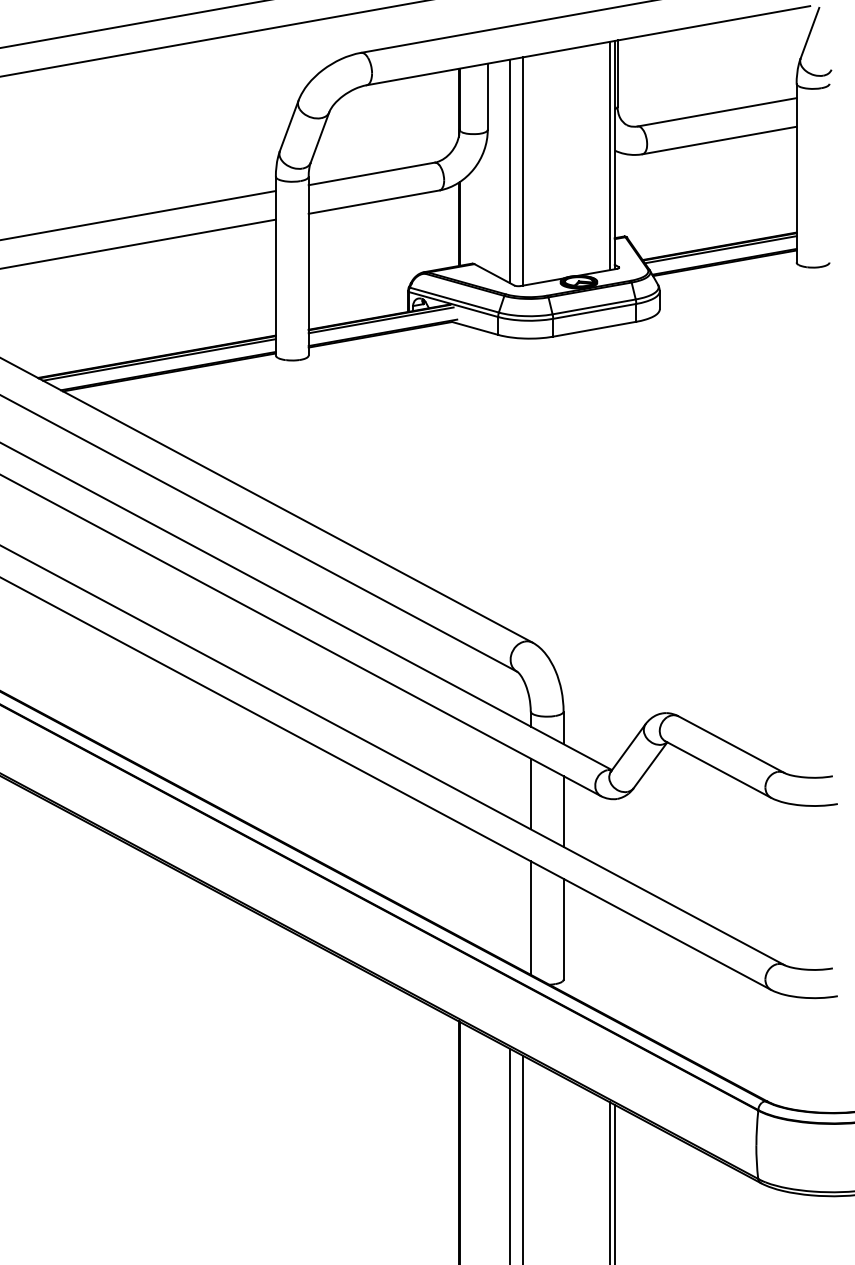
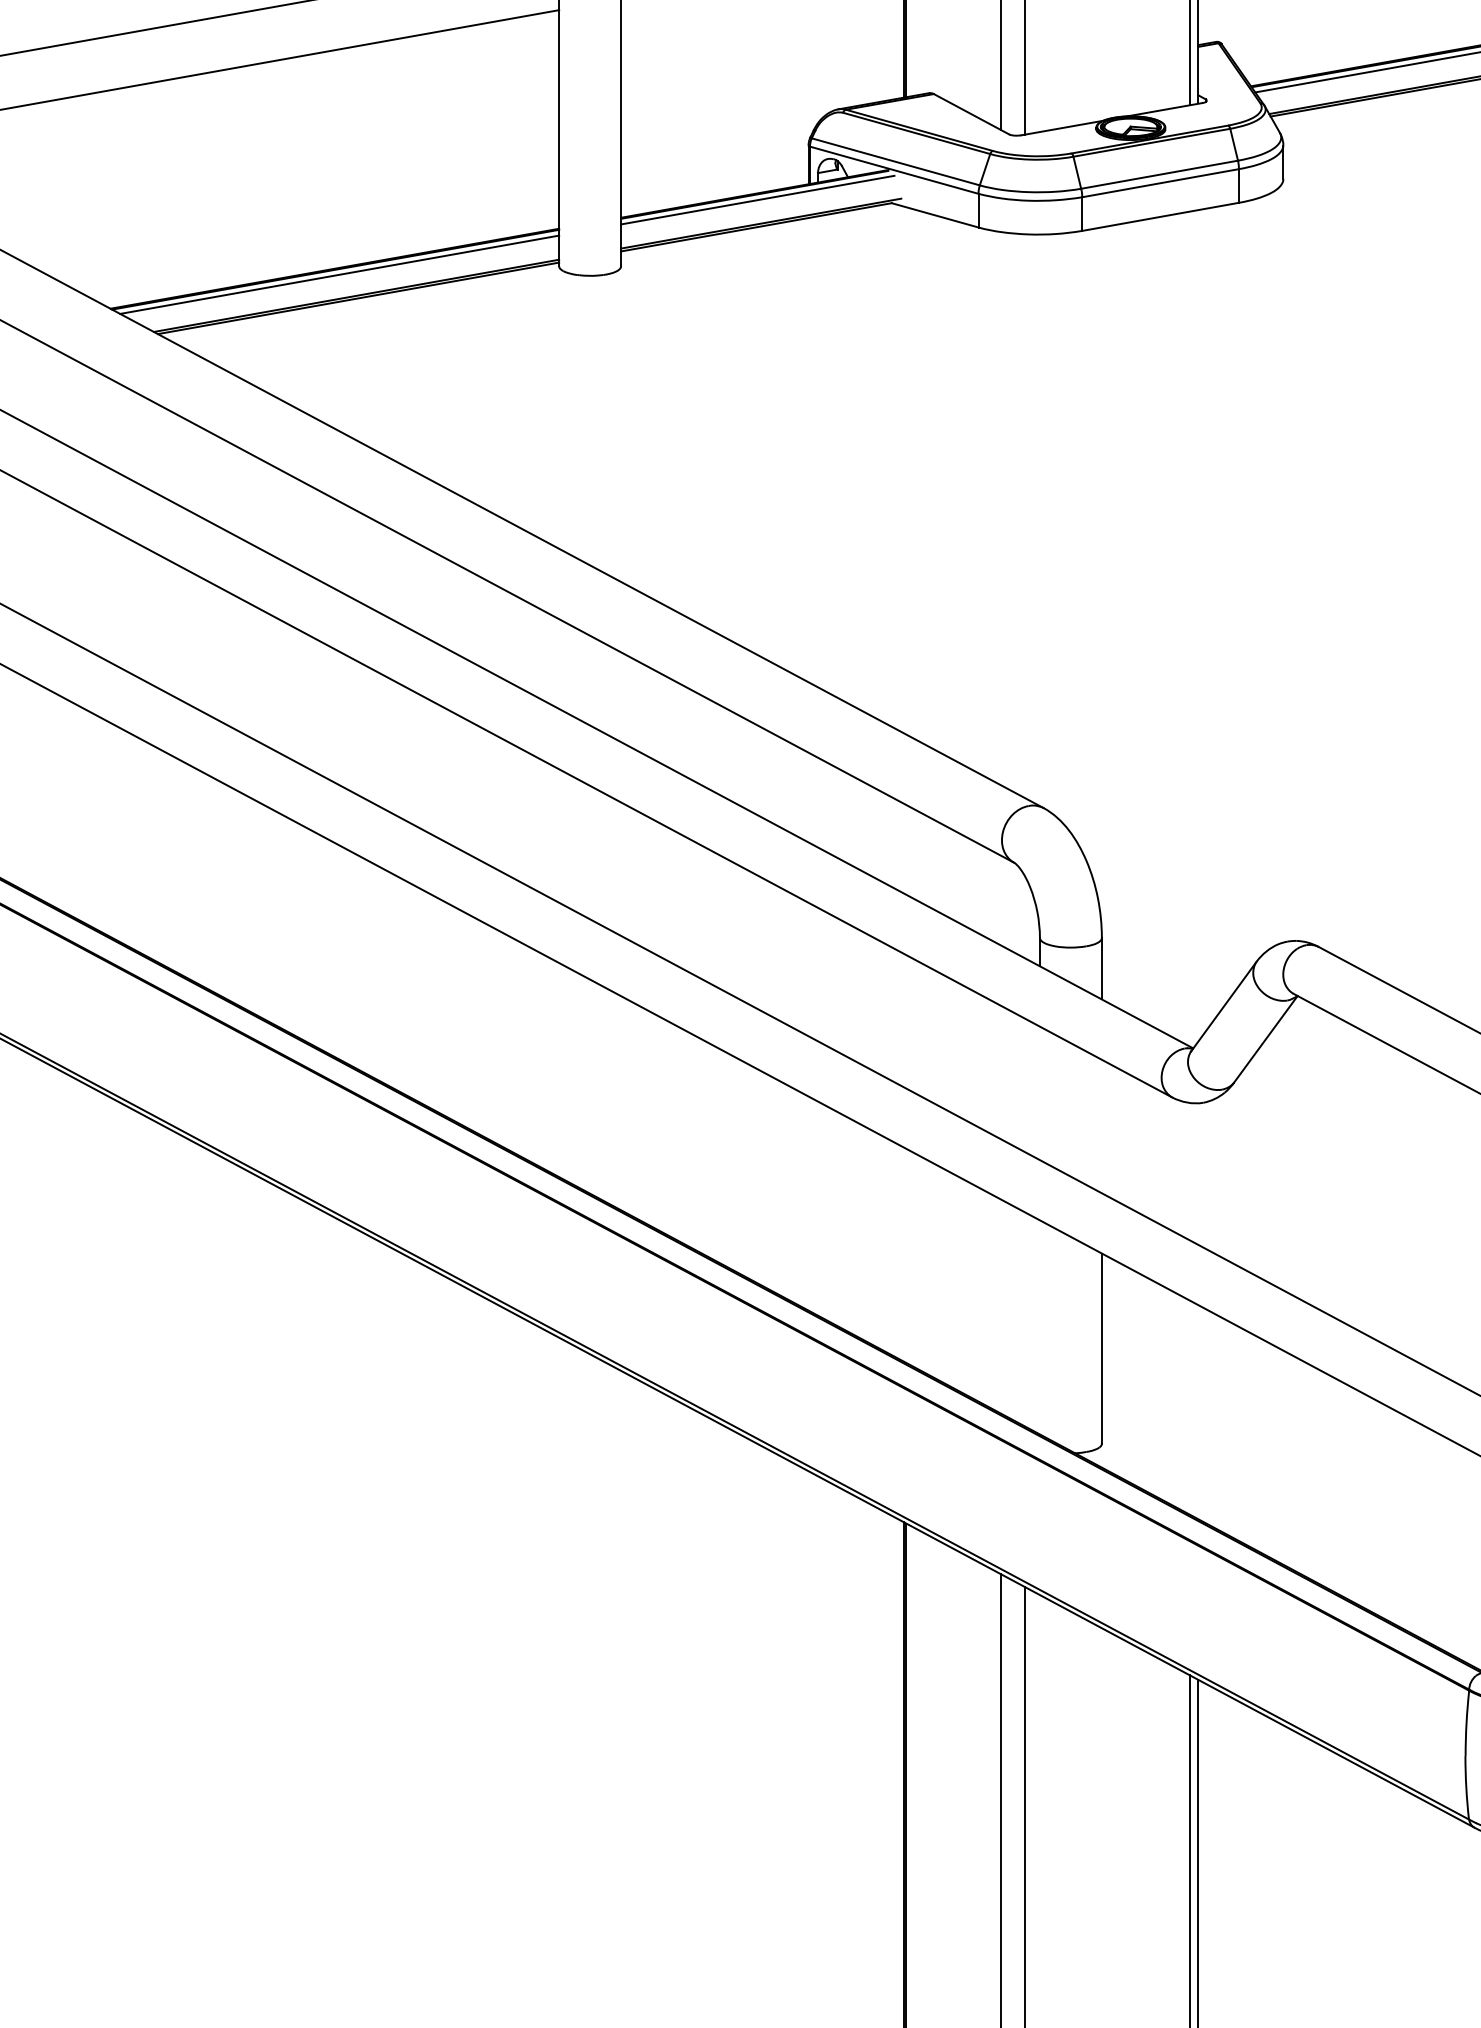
line: (530, 793) -> (1039, 1092), removed
line: (563, 811) -> (1101, 1126), removed
line: (530, 917) -> (1039, 1326), removed

